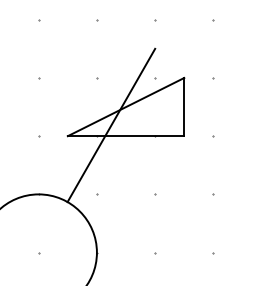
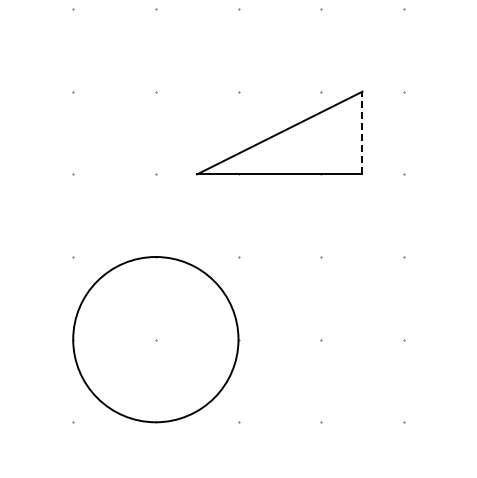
line: (184, 106) -> (362, 132), solid -> dashed
line: (111, 125) -> (258, 158), removed

